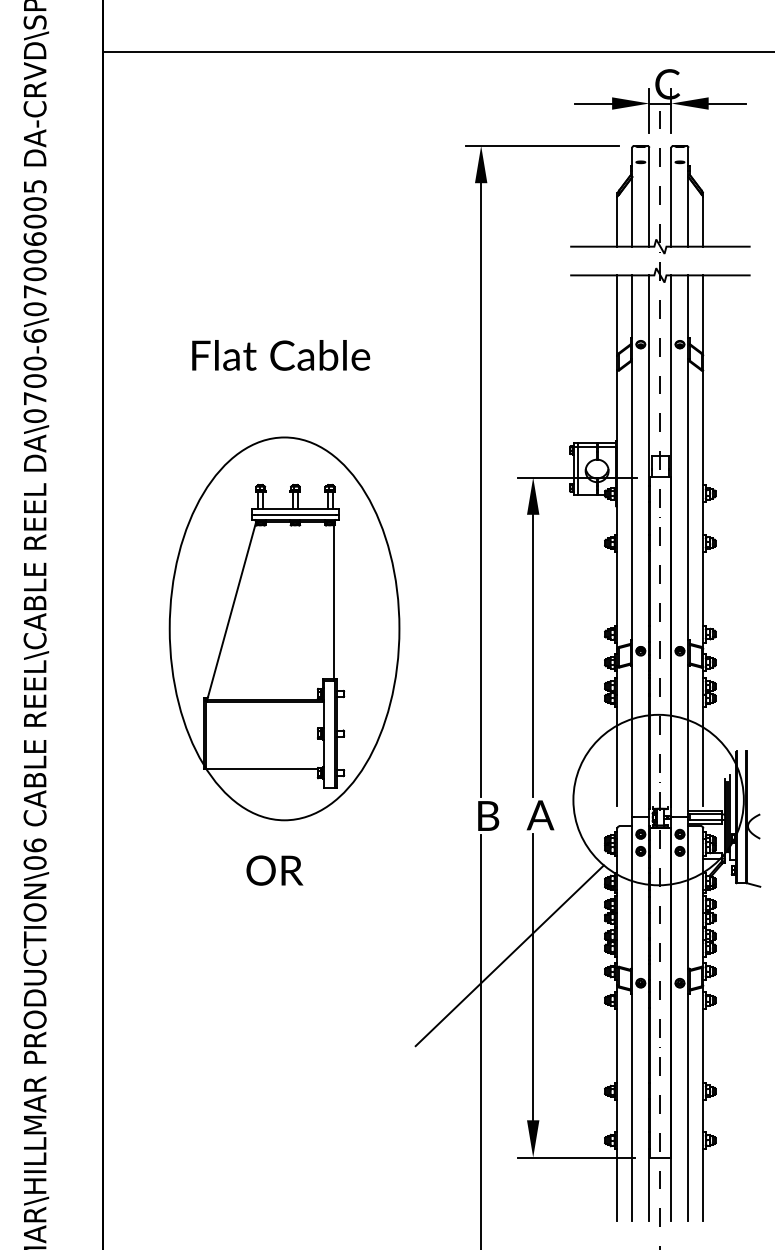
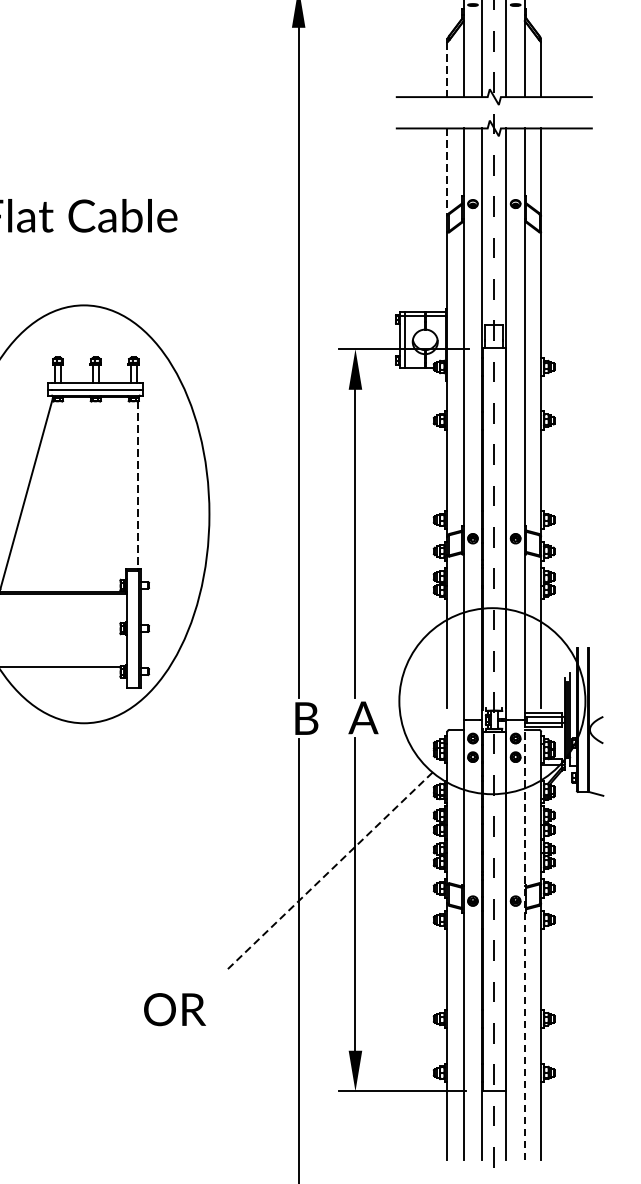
line: (617, 222) -> (447, 70), solid -> dashed
line: (617, 316) -> (447, 173), solid -> dashed
line: (334, 602) -> (138, 485), solid -> dashed
text: (274, 870) -> (174, 1009), moved
line: (509, 956) -> (329, 871), solid -> dashed
line: (688, 1018) -> (524, 939), solid -> dashed

